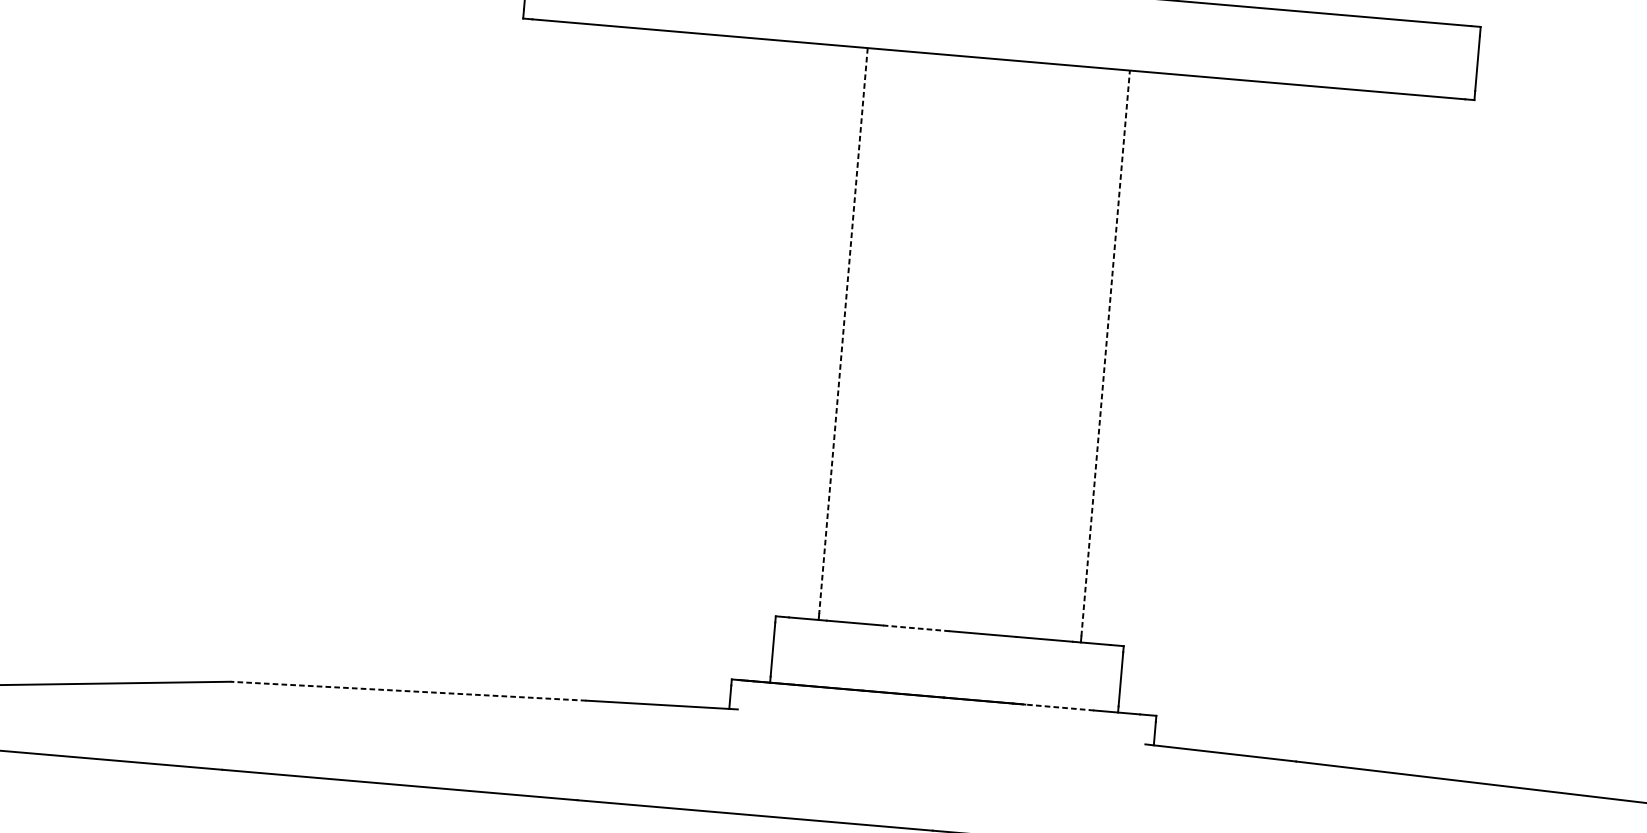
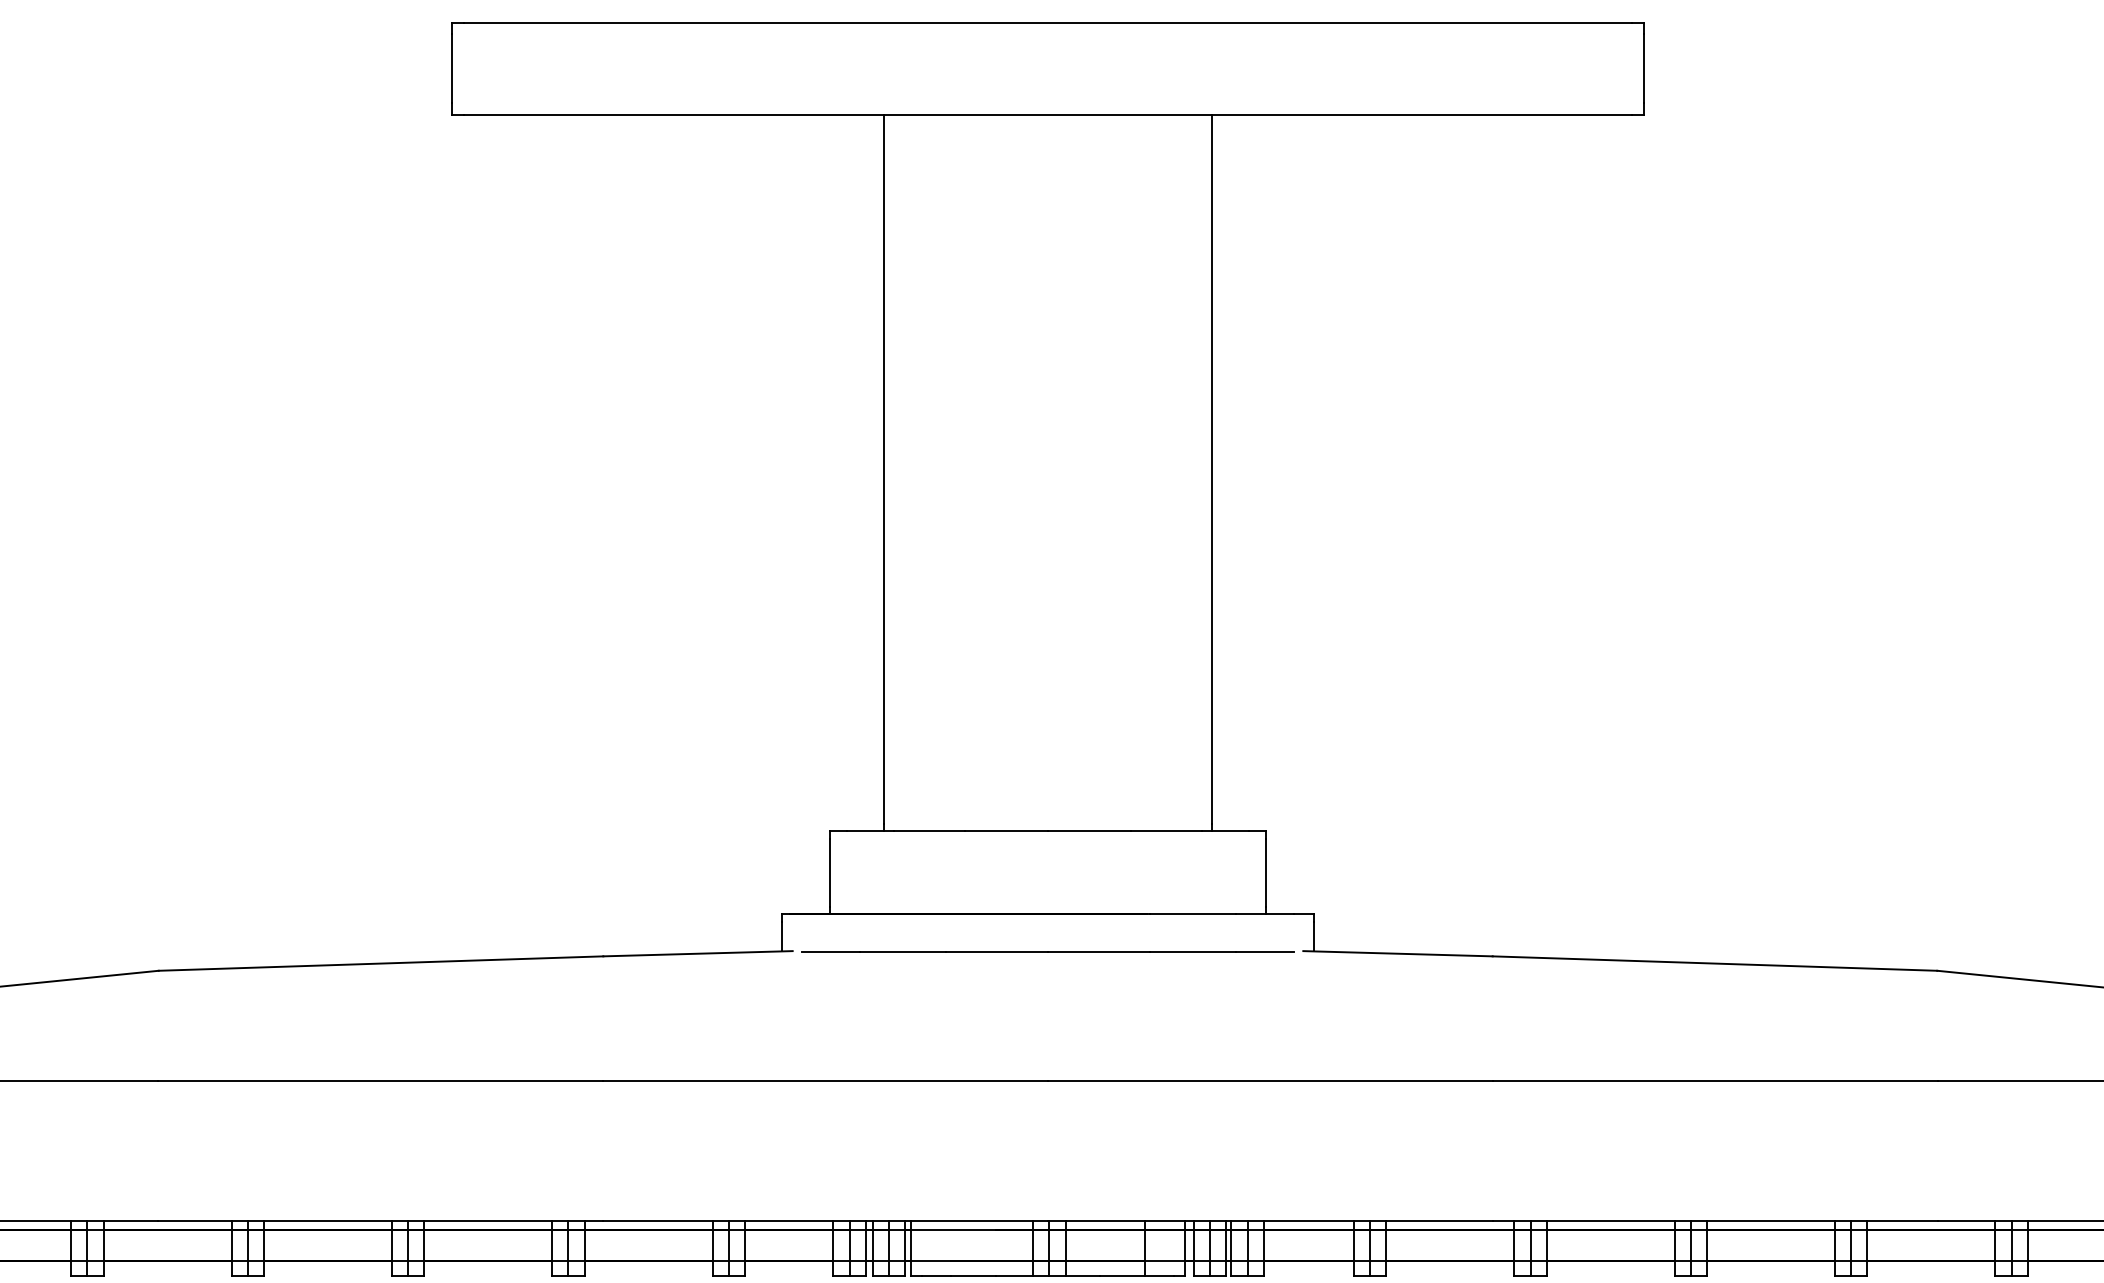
line: (843, 331) -> (883, 469), dashed -> solid
line: (1105, 352) -> (1212, 468), dashed -> solid
line: (916, 628) -> (1006, 831), dashed -> solid
line: (407, 691) -> (380, 963), dashed -> solid
line: (1059, 707) -> (1192, 914), dashed -> solid
line: (941, 727) -> (1047, 951), added

